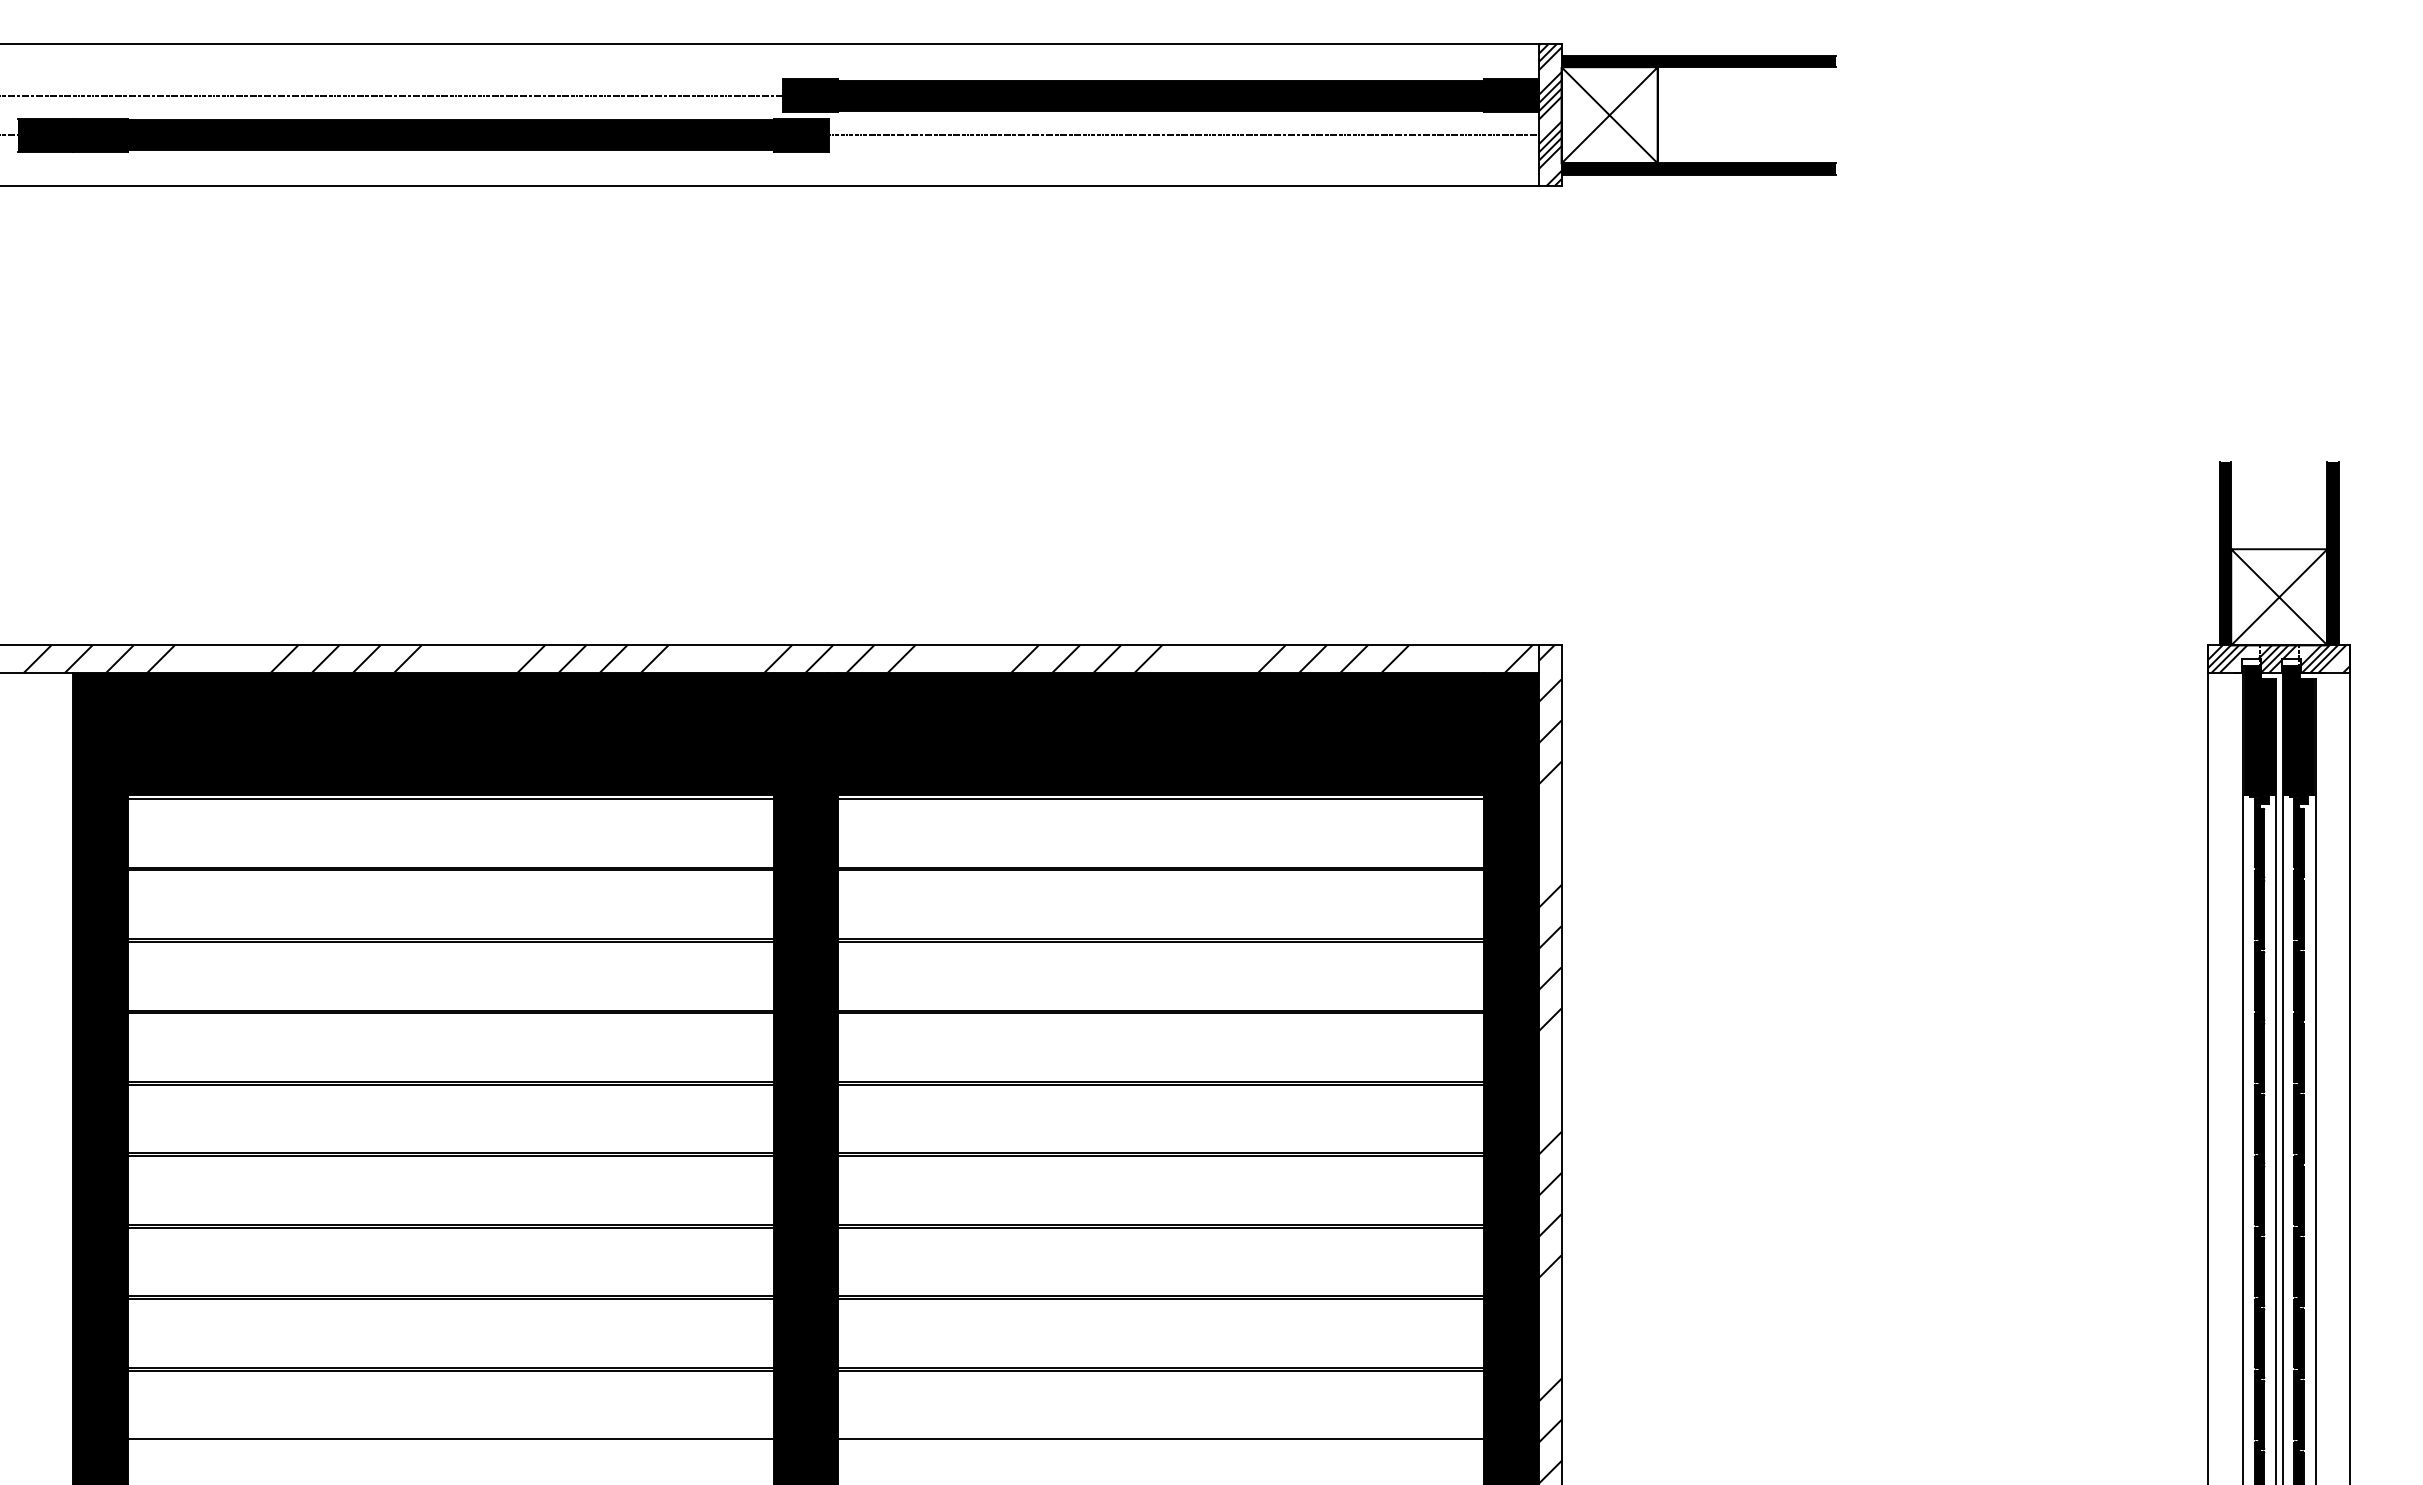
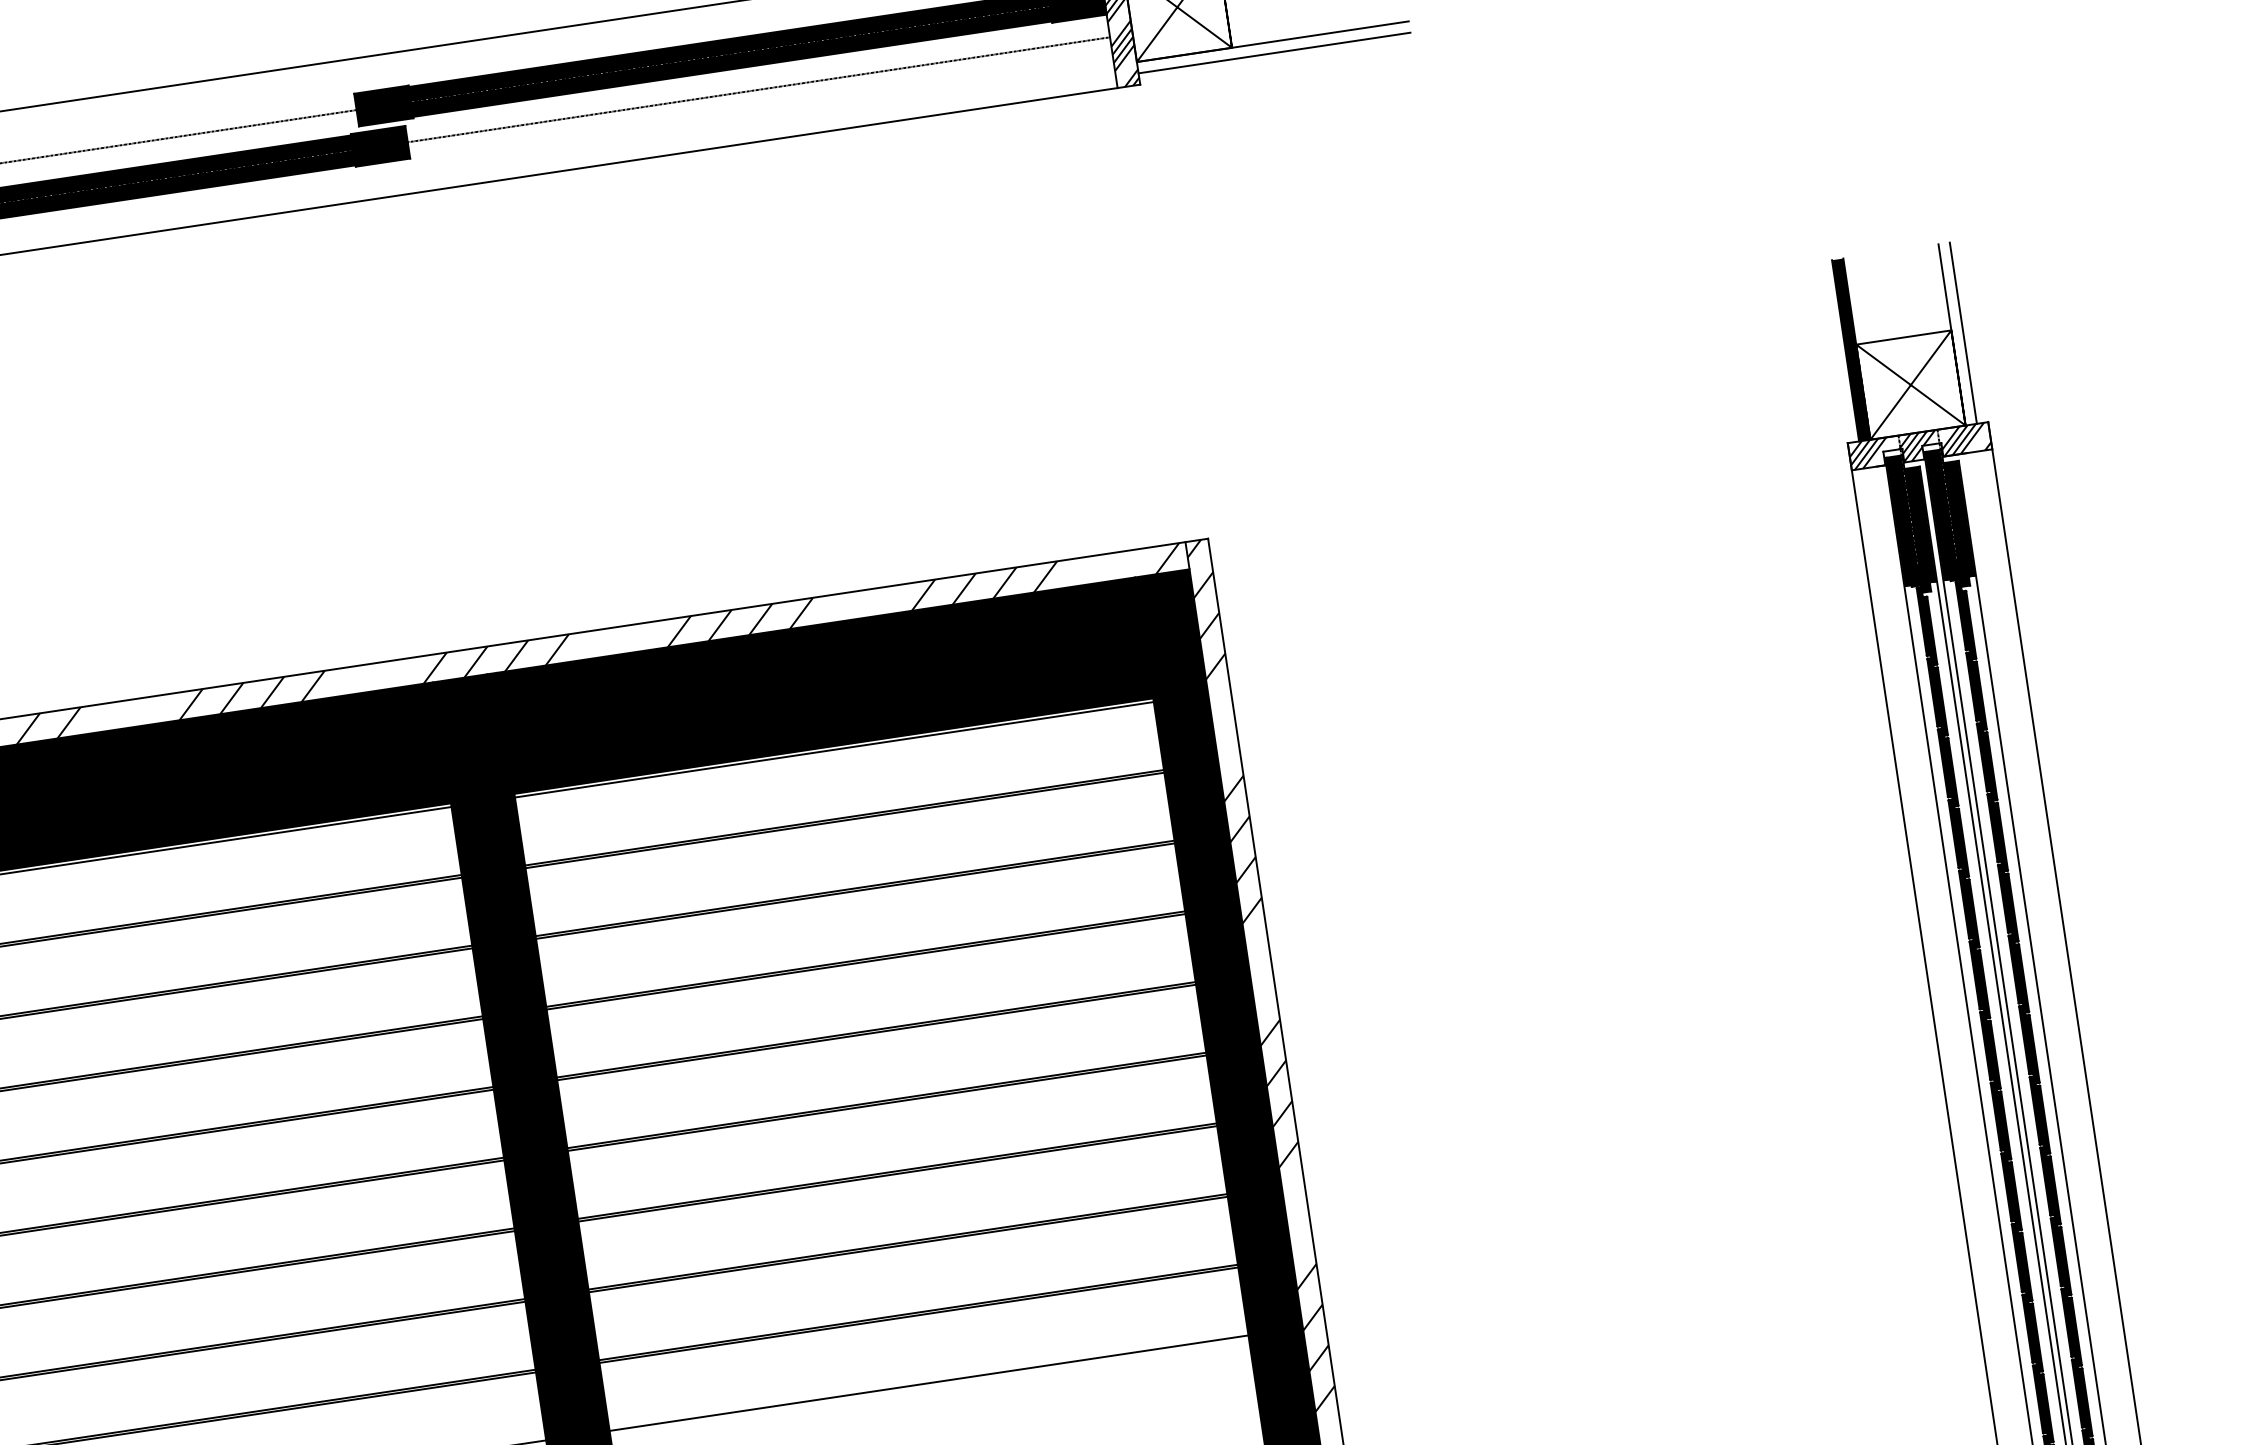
fill: (1698, 168) -> (1273, 46), removed
fill: (2332, 553) -> (1957, 333), removed

